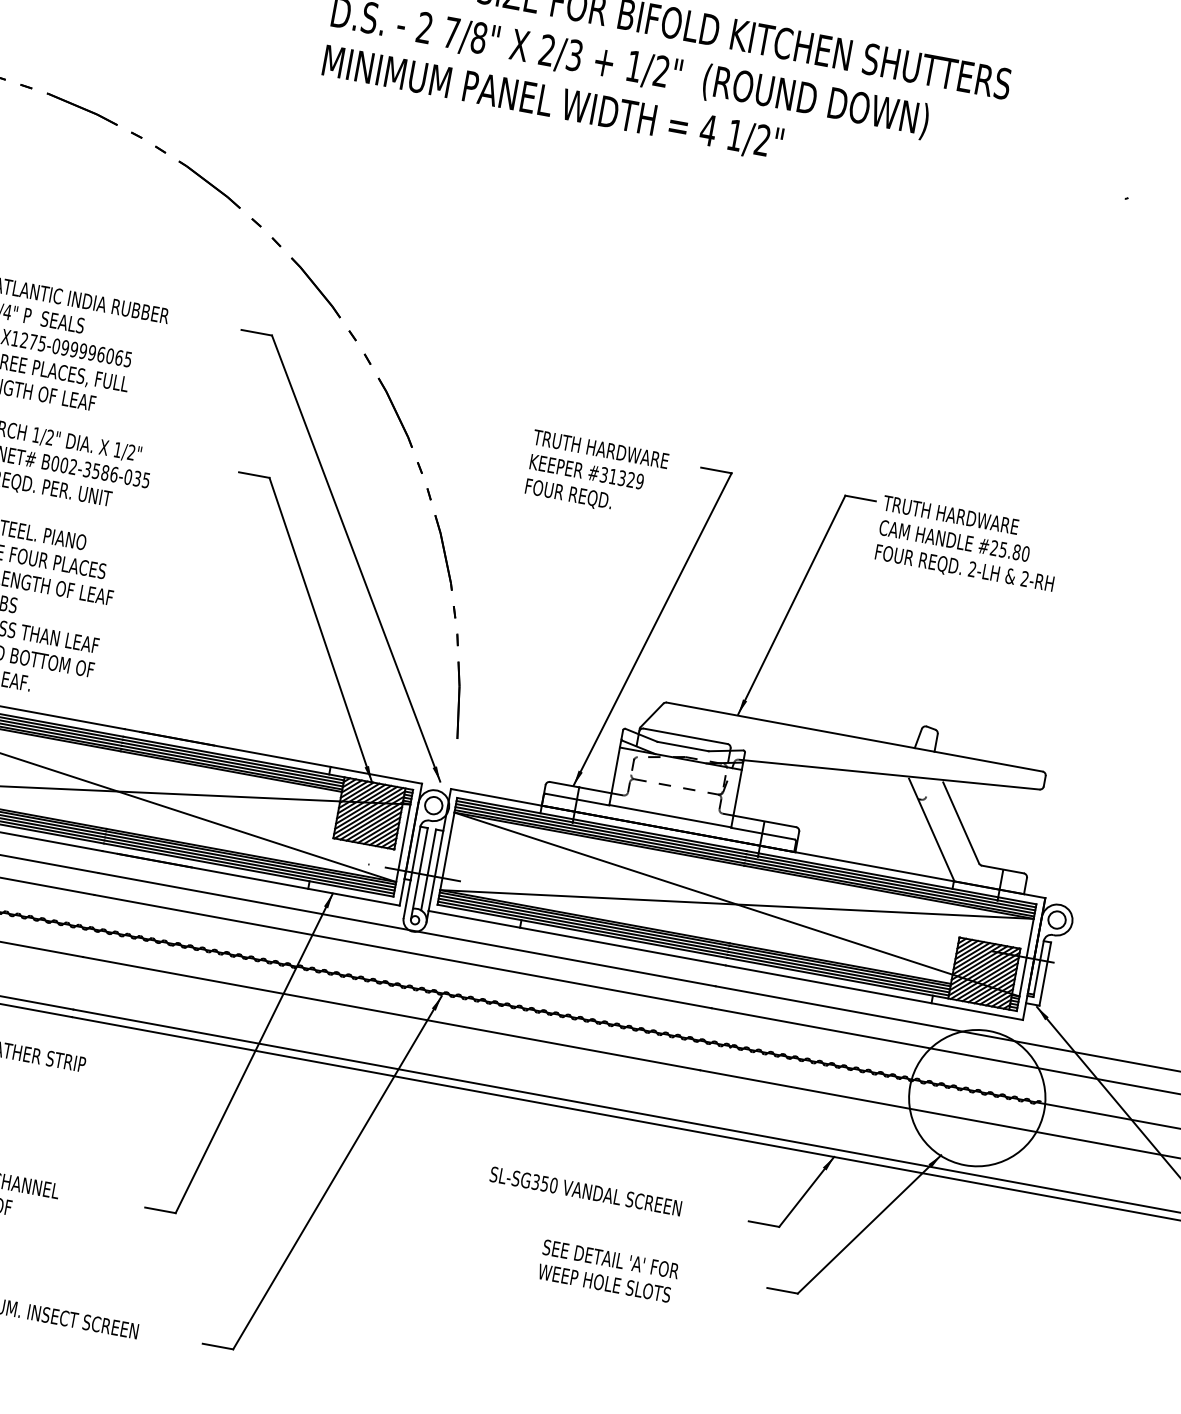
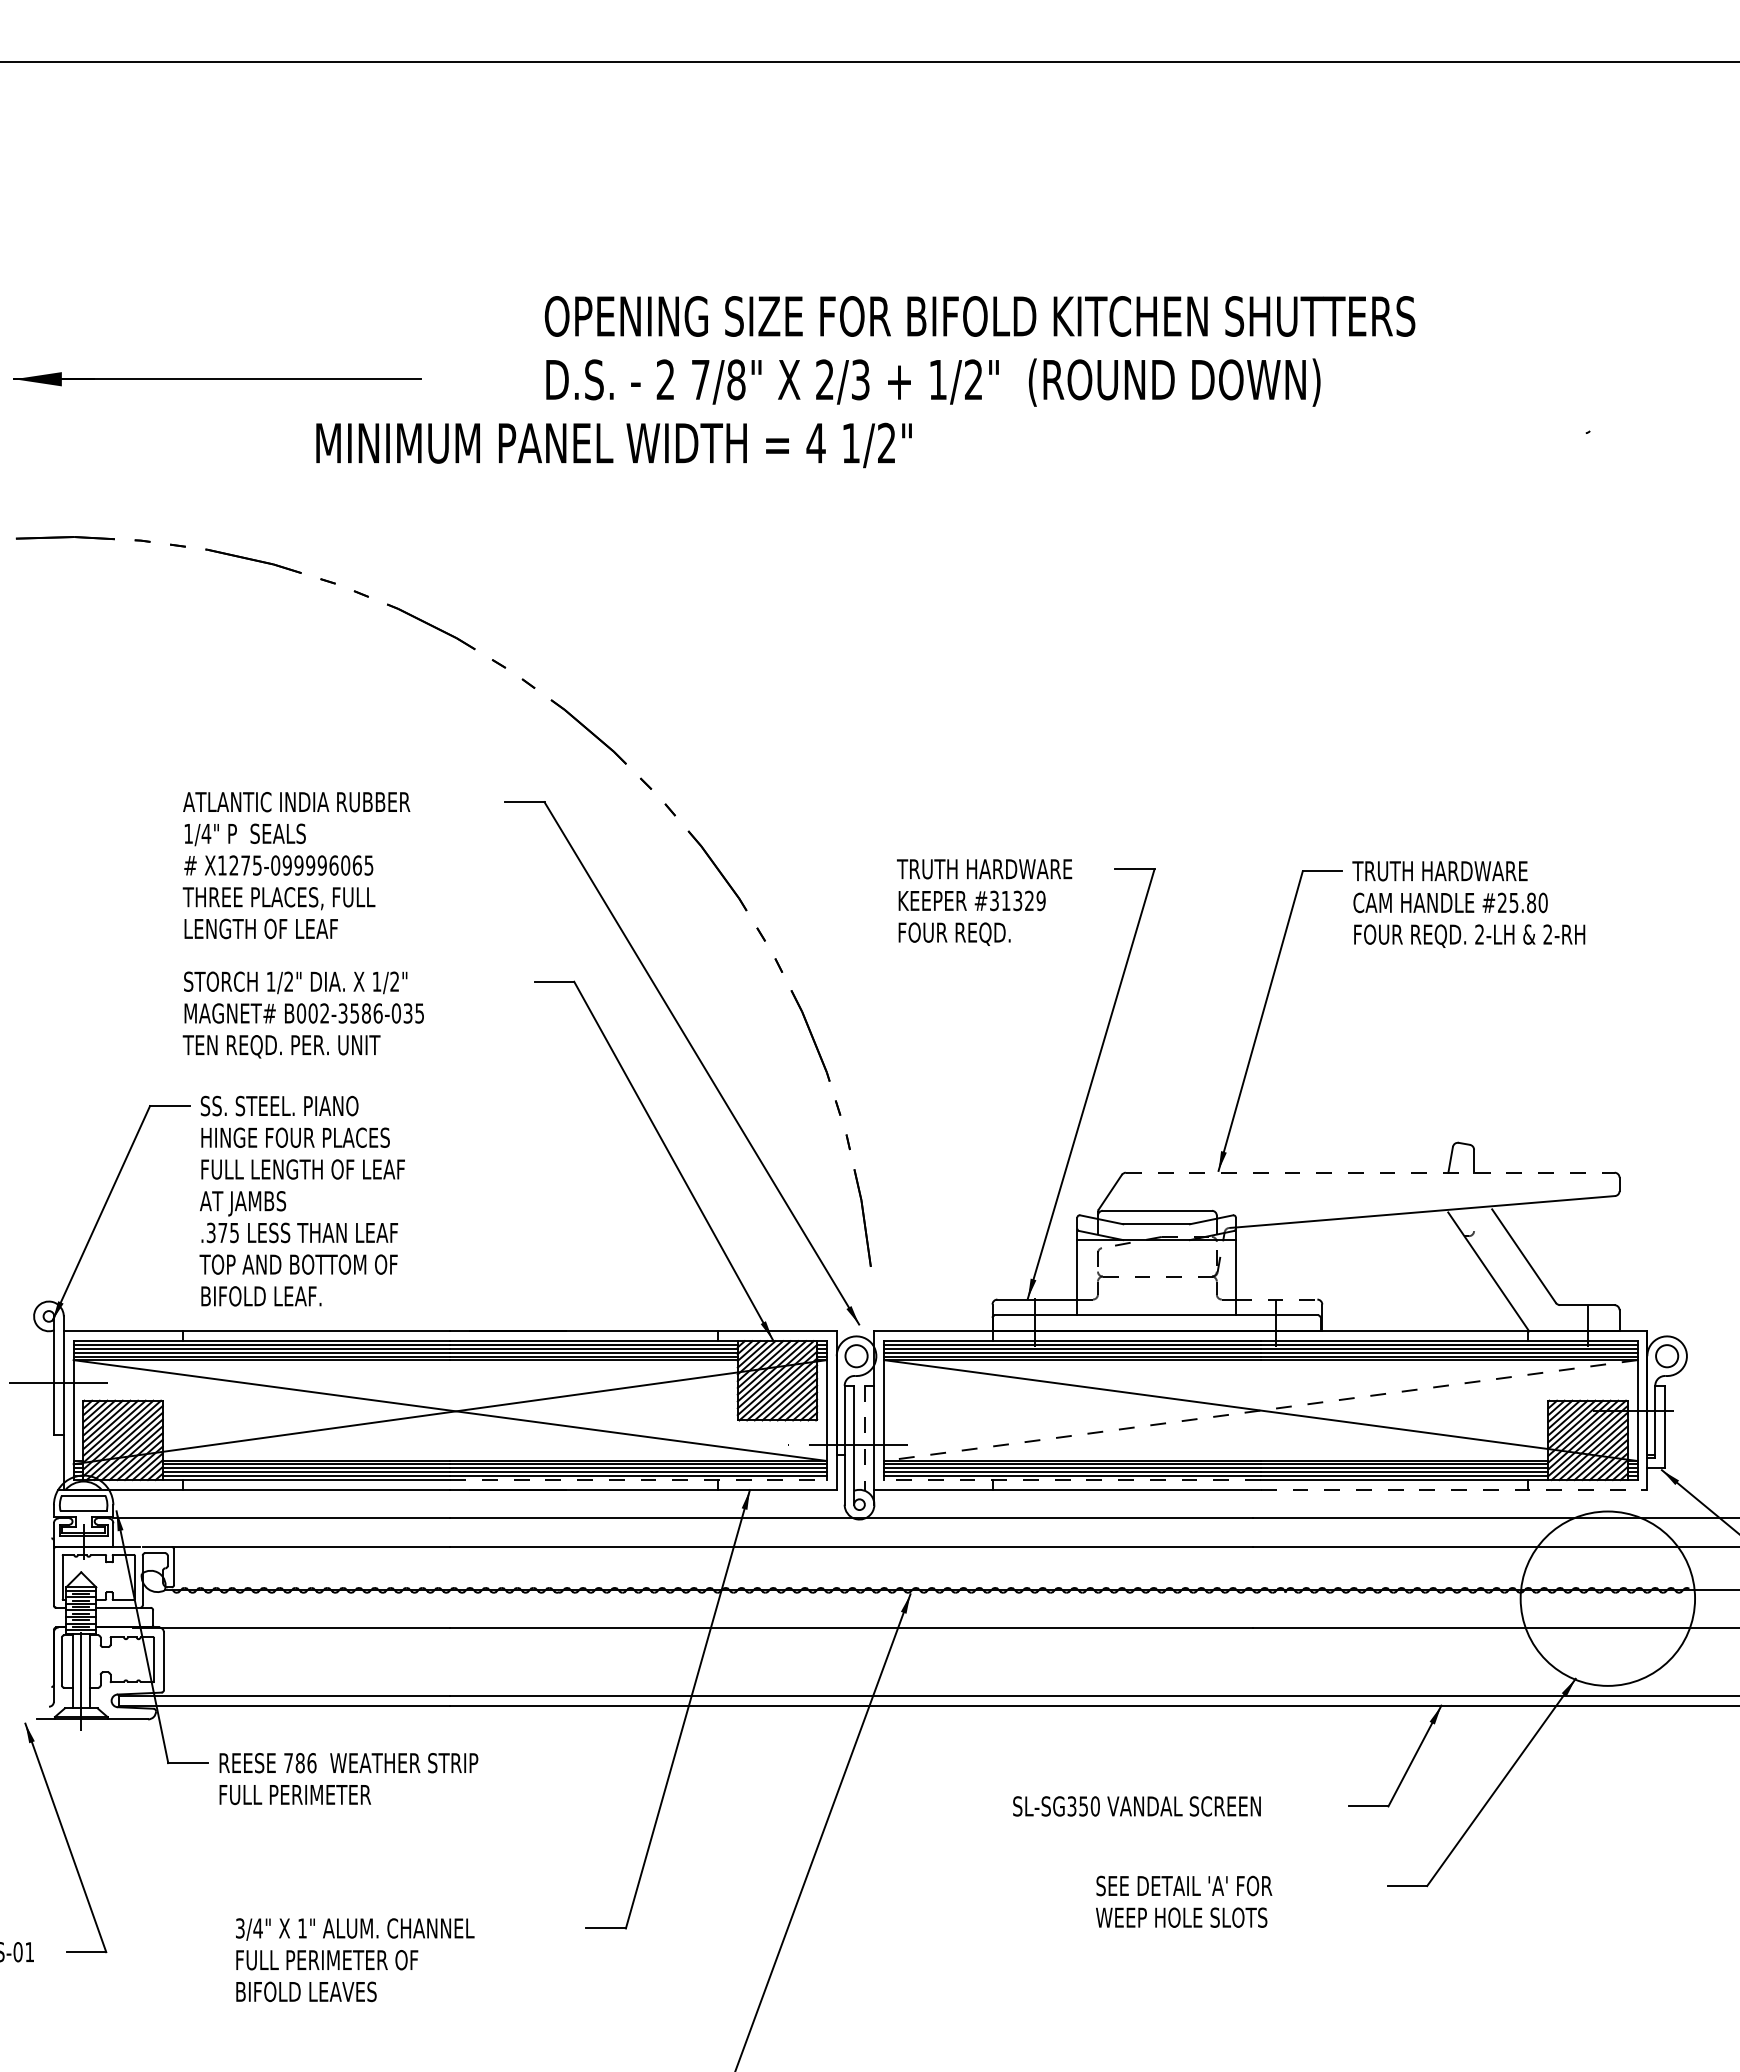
text: (552, 103) -> (613, 445), moved
line: (854, 736) -> (1370, 1172), solid -> dashed
line: (764, 821) -> (1276, 1299), solid -> dashed
line: (249, 870) -> (639, 1480), solid -> dashed
line: (428, 870) -> (864, 1438), solid -> dashed
line: (736, 904) -> (1260, 1410), solid -> dashed
line: (582, 931) -> (1072, 1480), solid -> dashed
line: (874, 992) -> (1454, 1489), solid -> dashed

